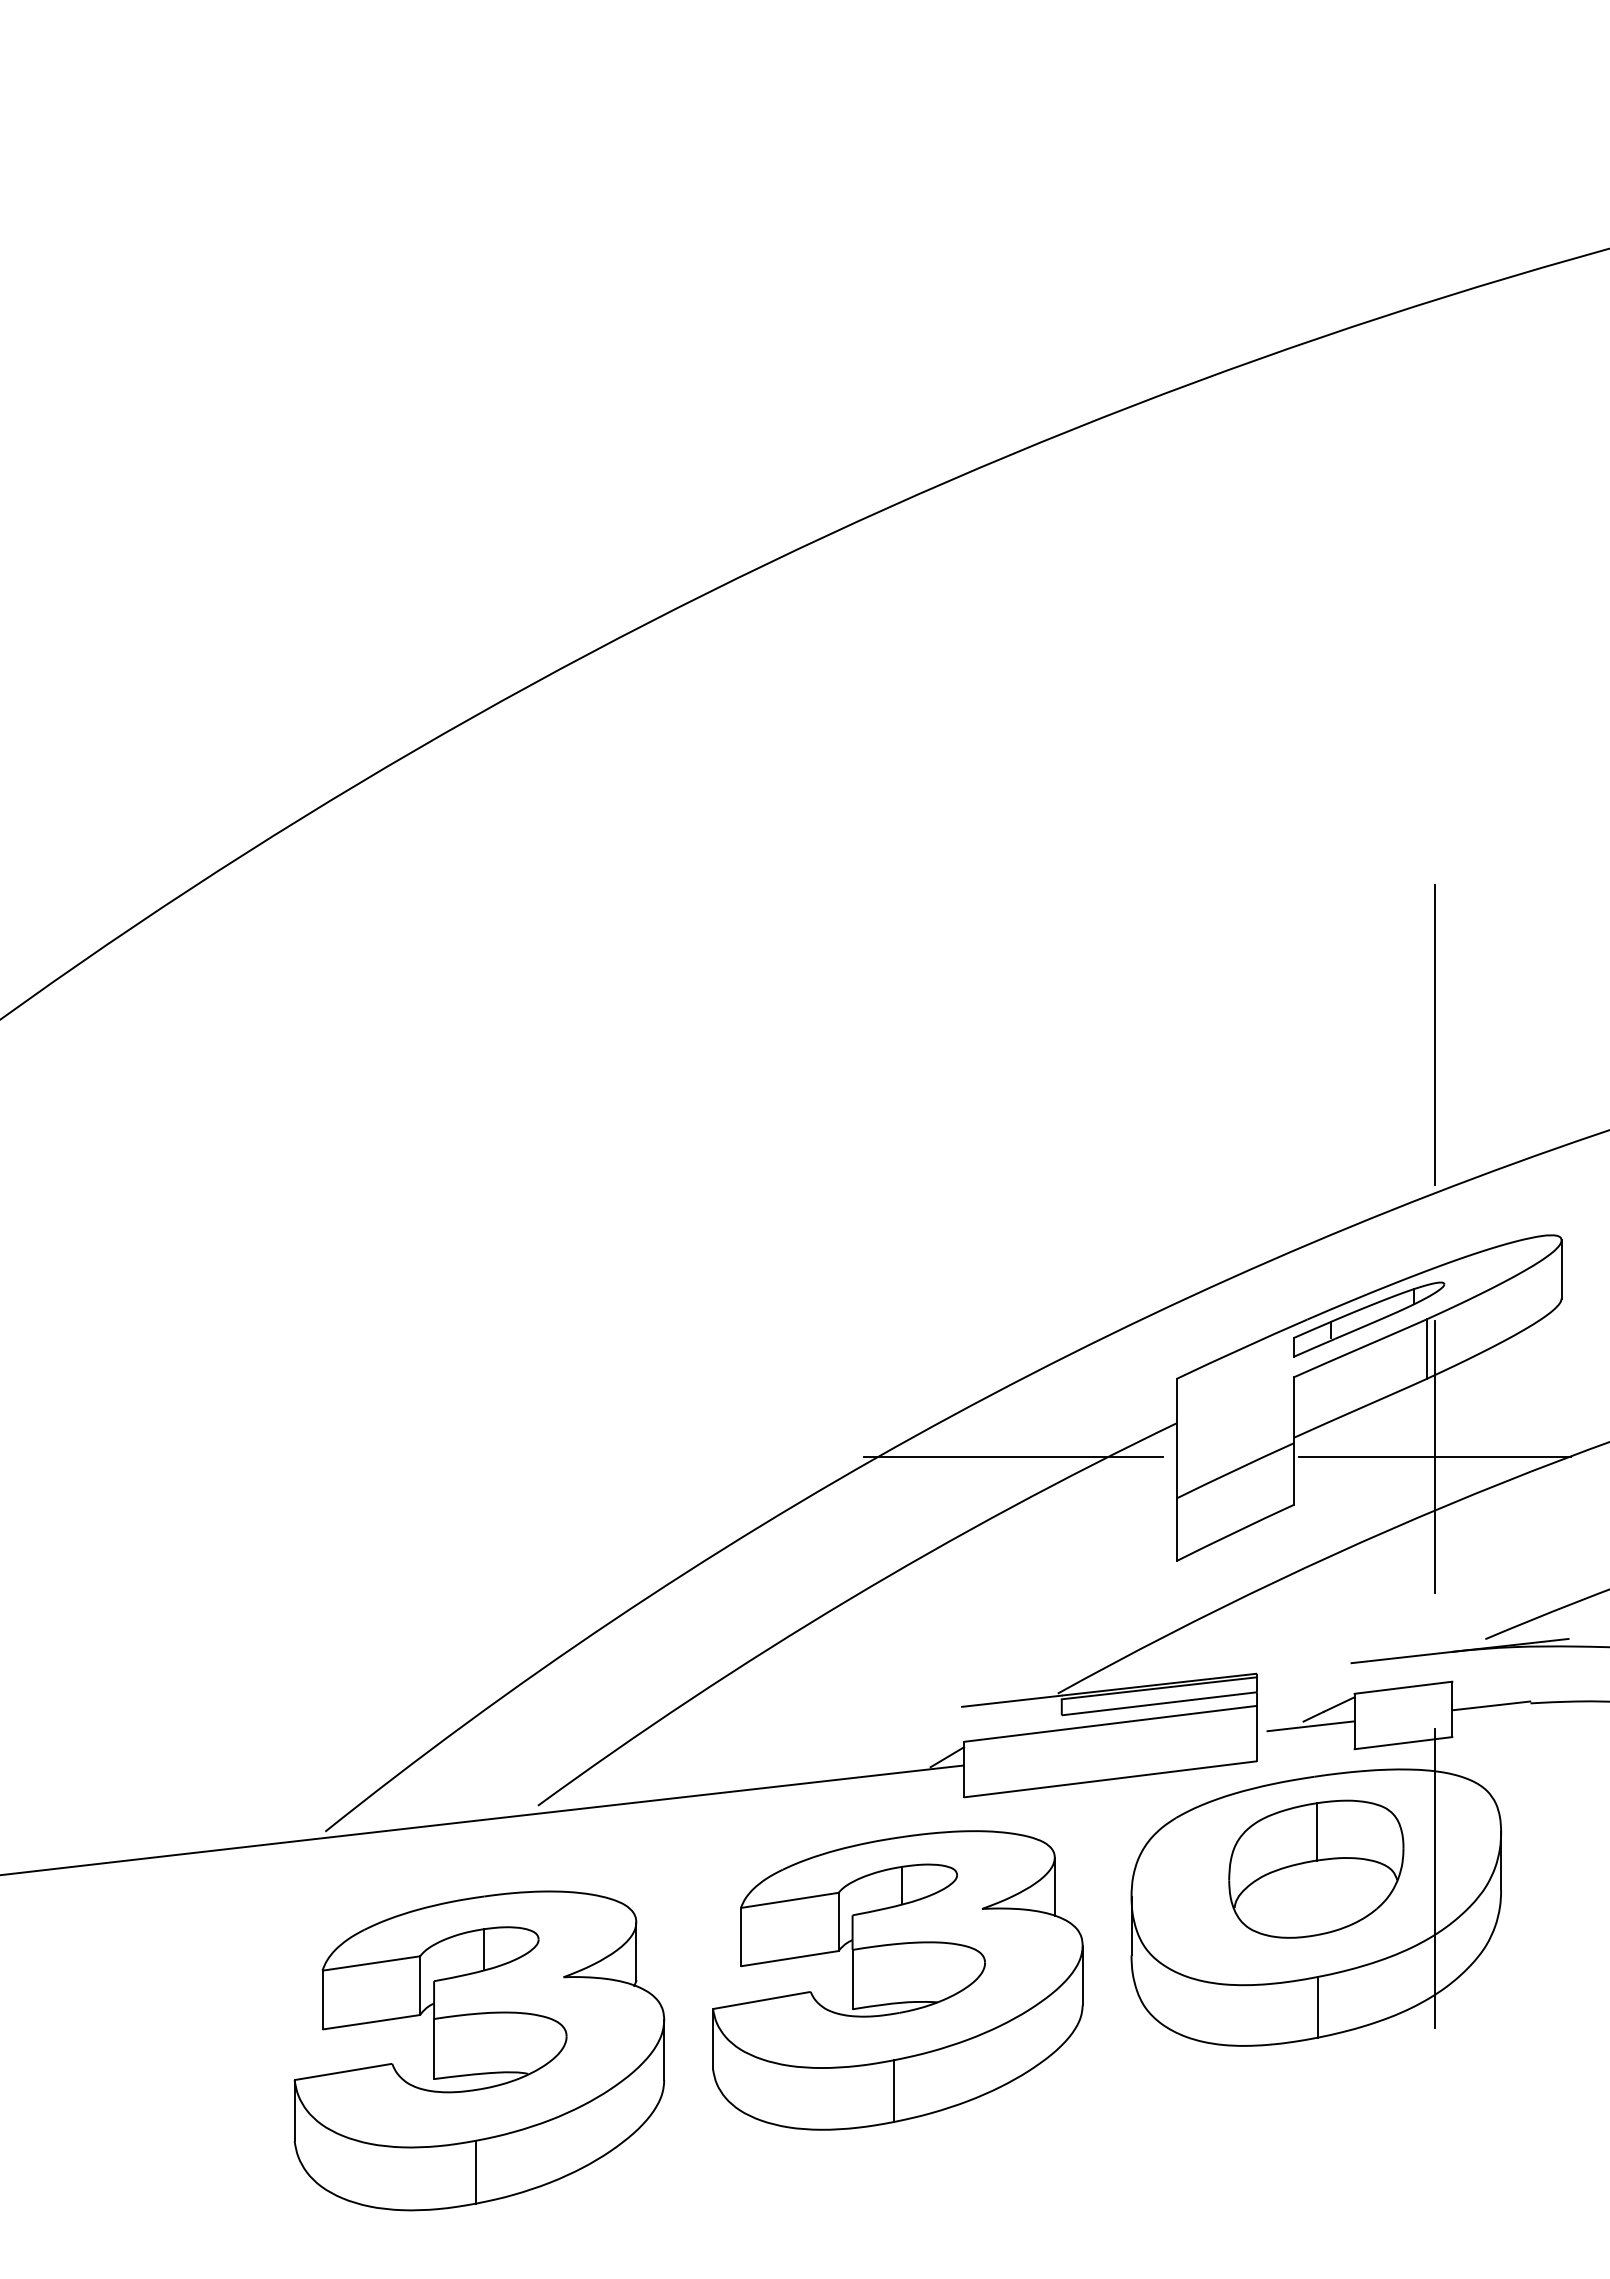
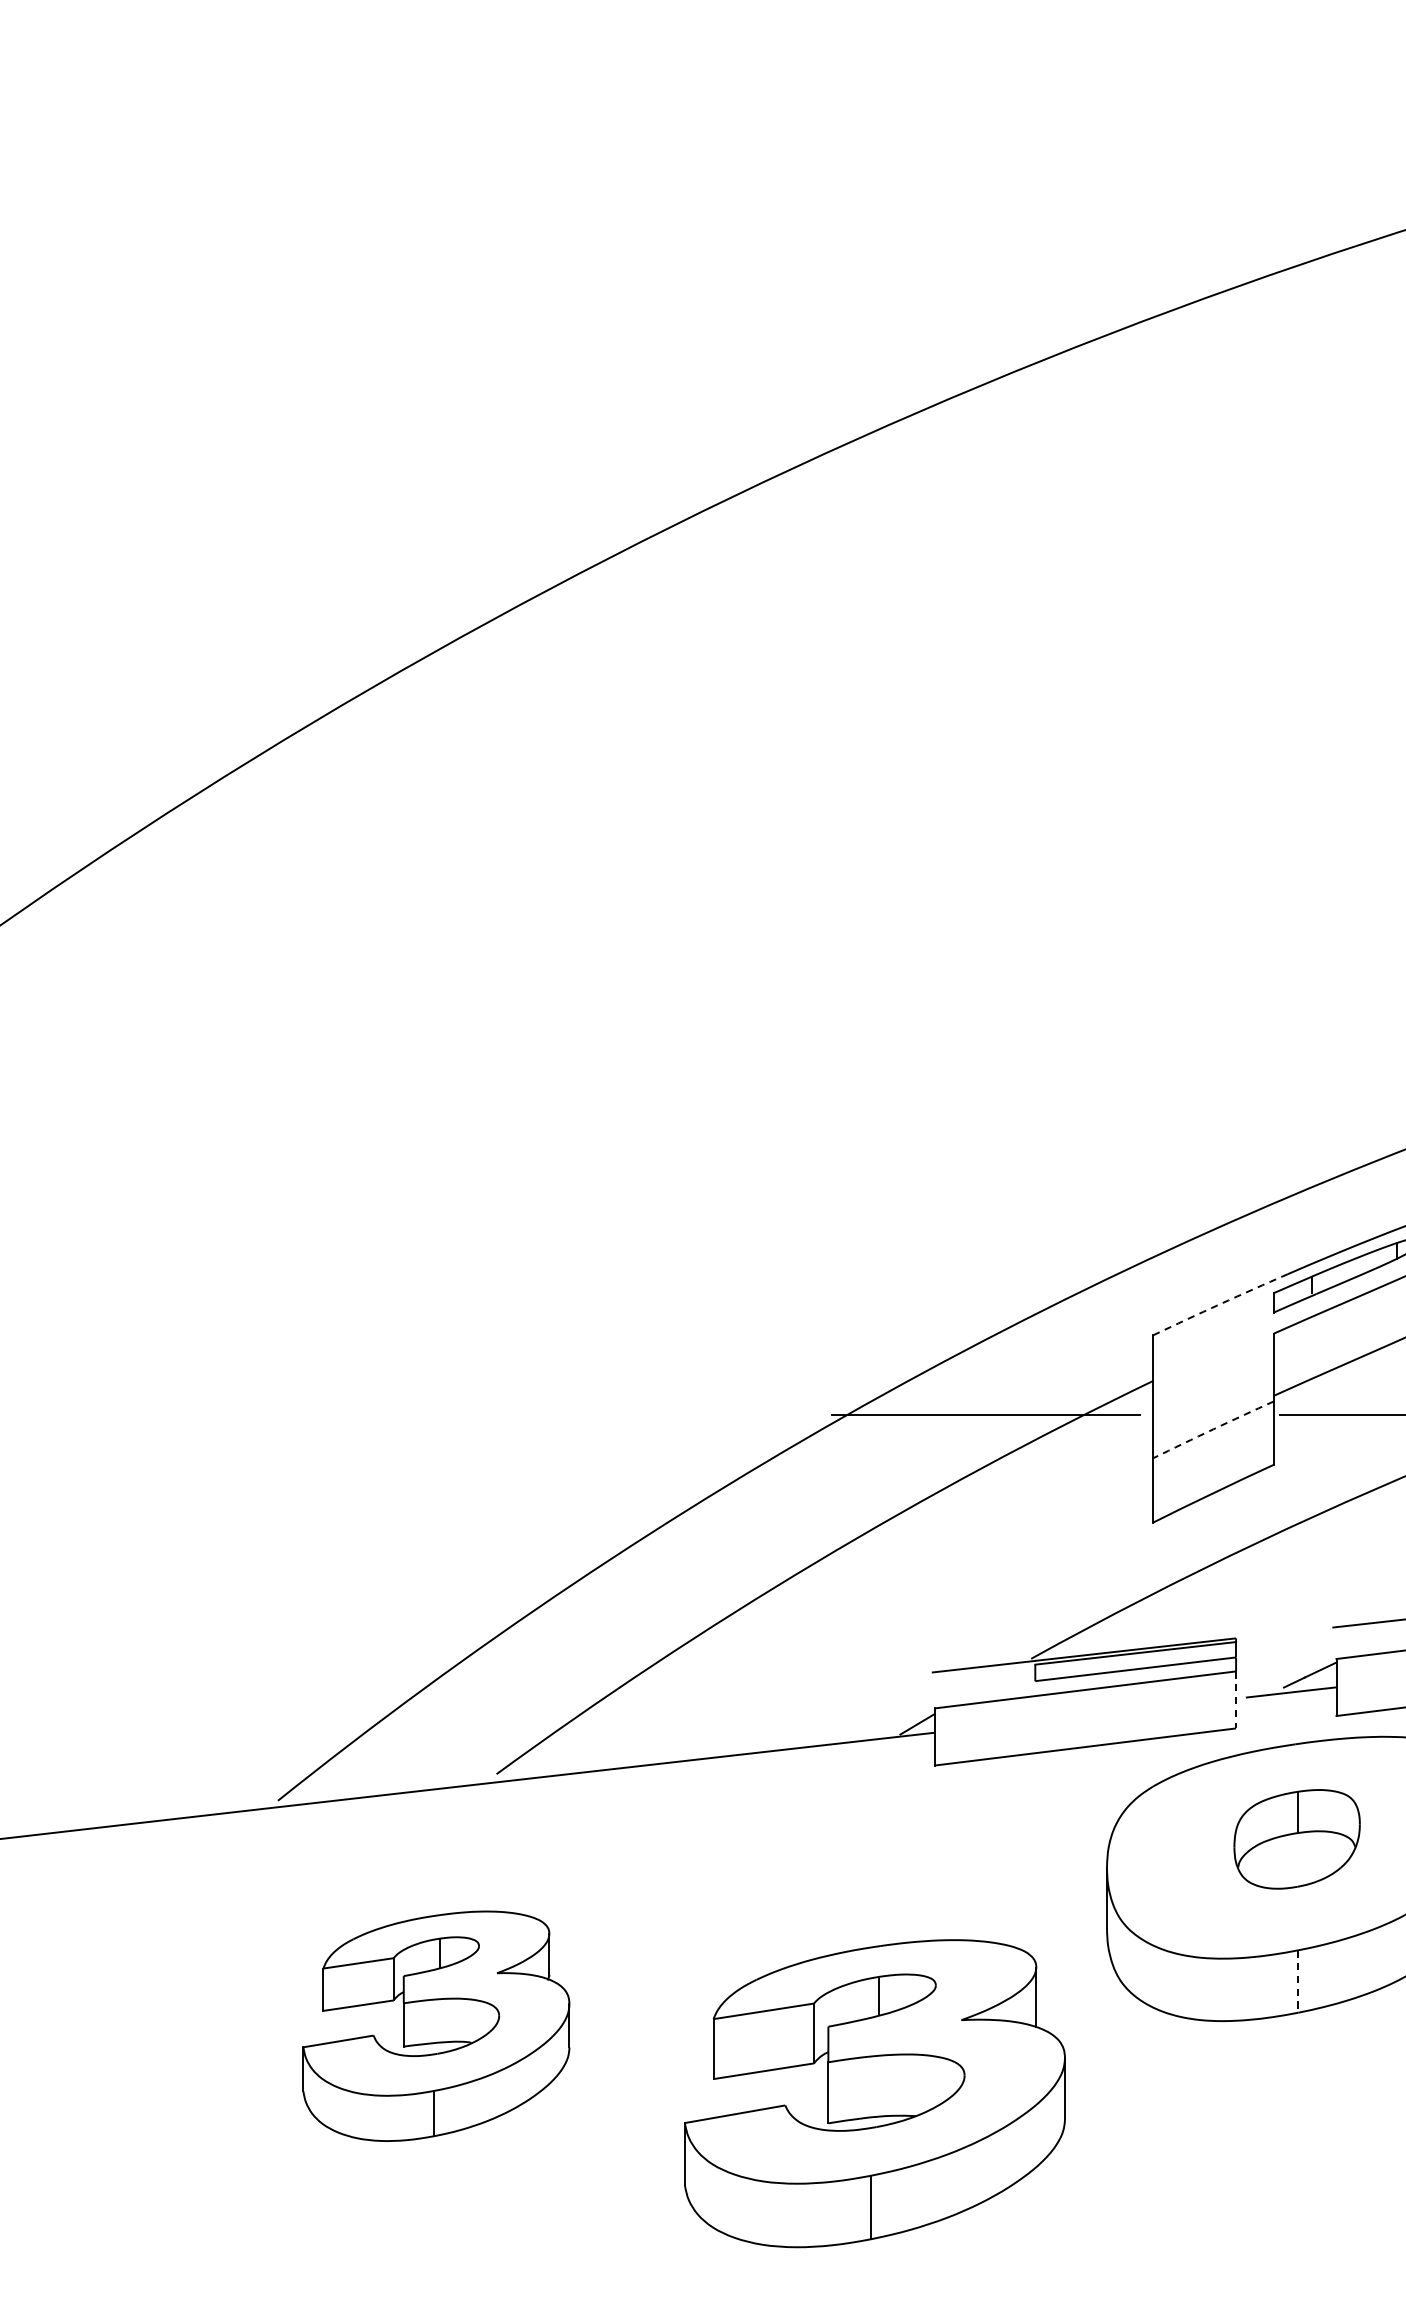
arc: (1241, 1348) -> (1220, 1303), solid -> dashed
arc: (1234, 1470) -> (1212, 1429), solid -> dashed
line: (1257, 1733) -> (1236, 1699), solid -> dashed
part: (1316, 1868) -> (1297, 1838), size x0.7
part: (897, 1980) -> (874, 2093), moved
line: (1317, 2007) -> (1298, 1981), solid -> dashed
part: (479, 2050) -> (436, 2025), size x0.7

